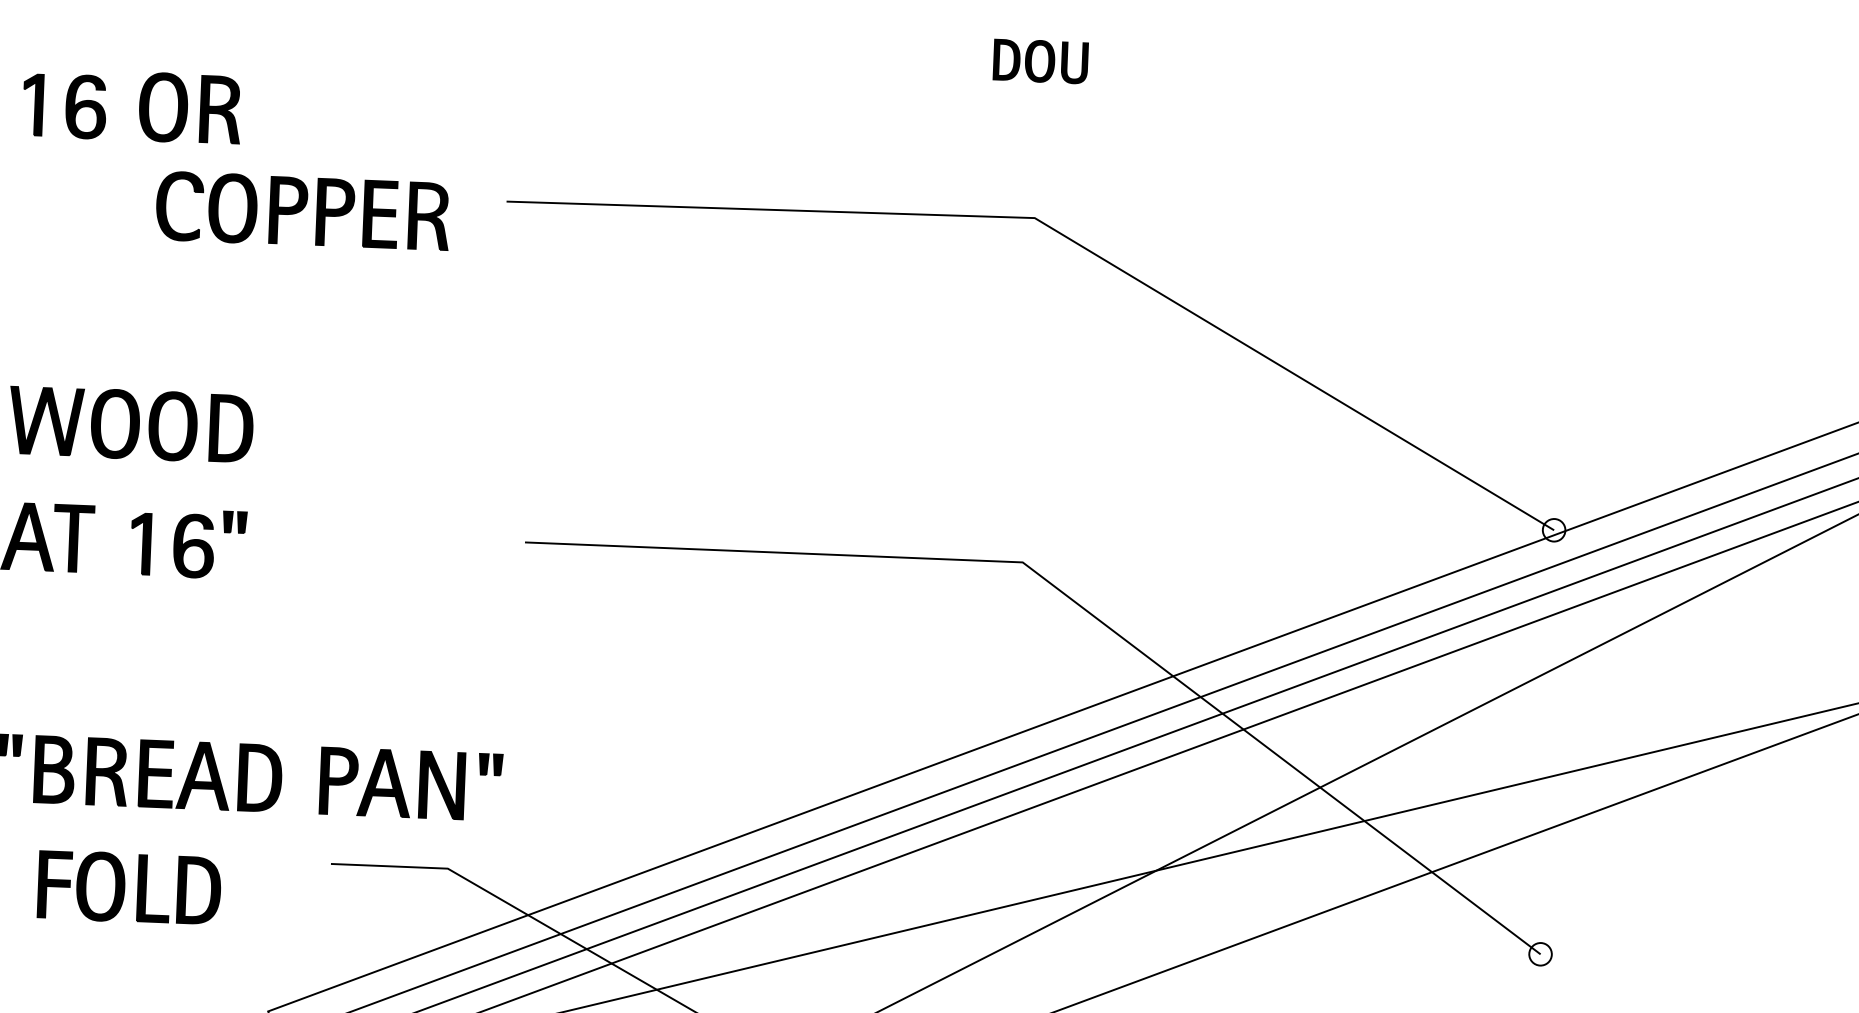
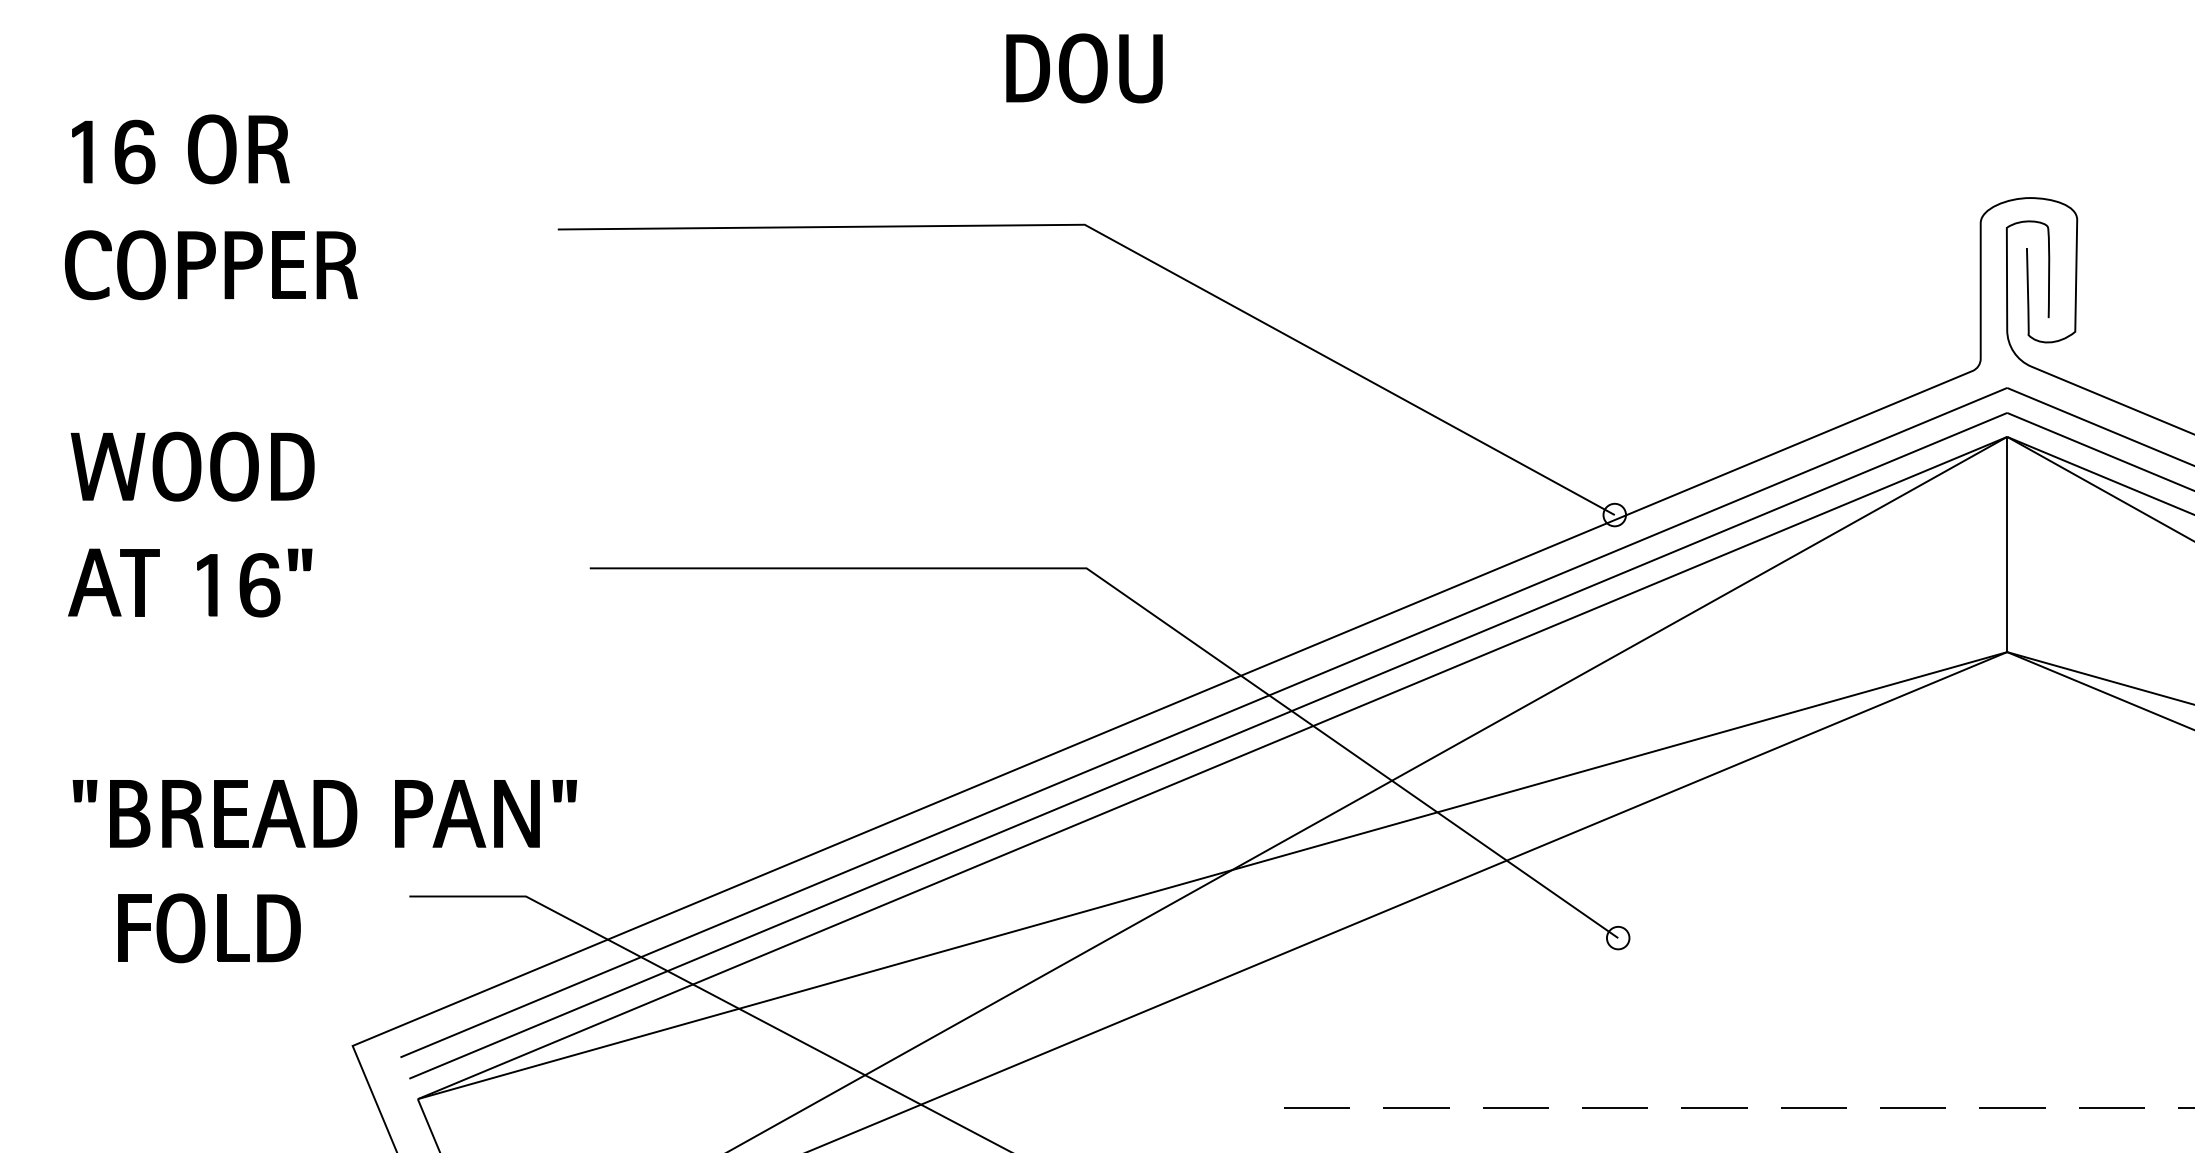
part: (1040, 61) -> (1084, 68), size x1.67
part: (303, 211) -> (211, 265), moved

